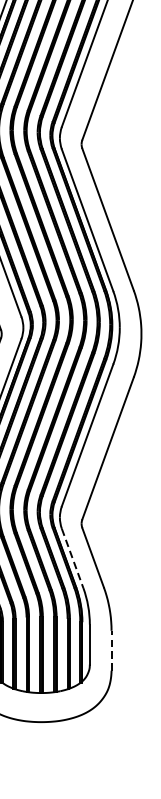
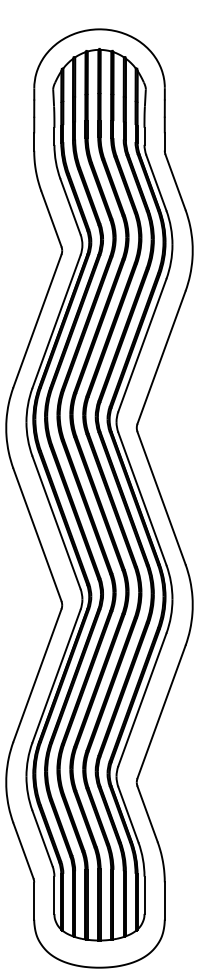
line: (72, 559) -> (128, 815), dashed -> solid
line: (111, 651) -> (164, 901), dashed -> solid

